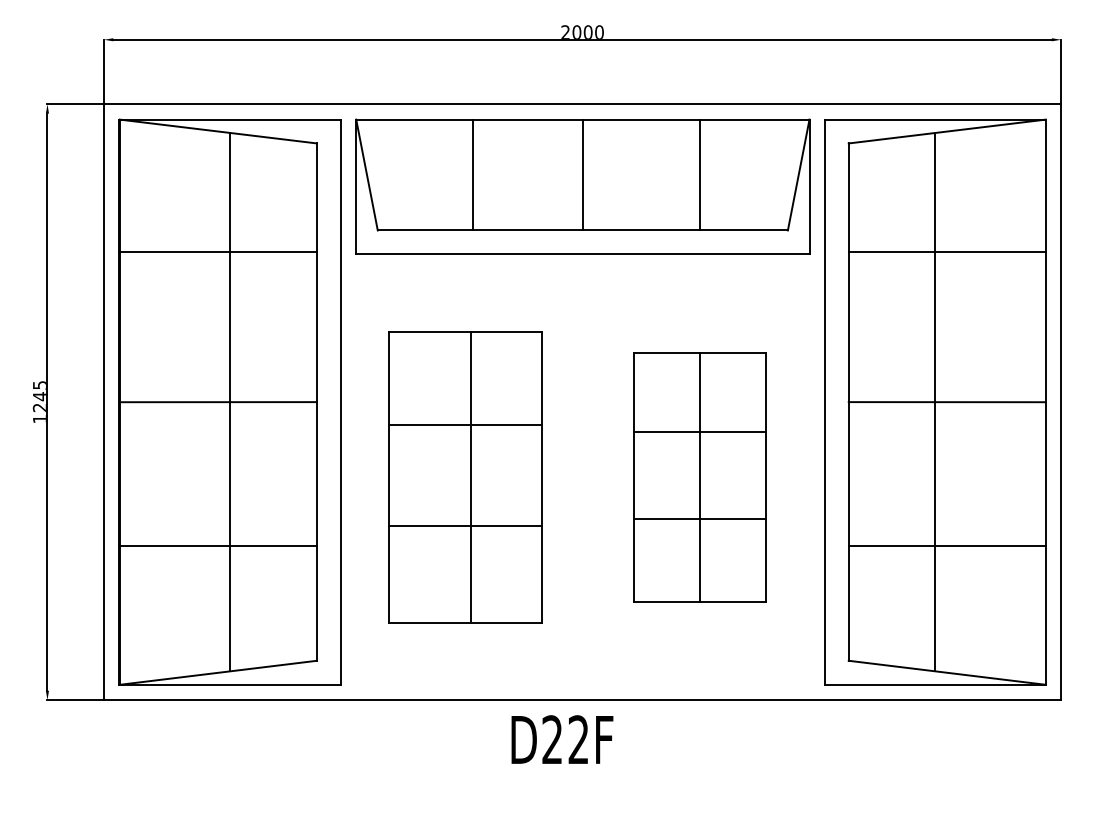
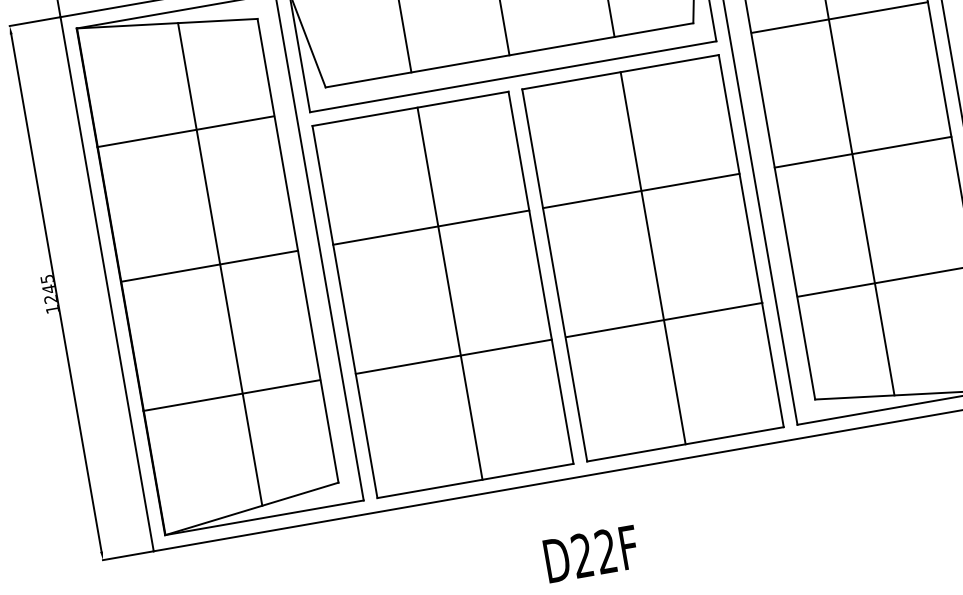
part: (465, 477) -> (442, 295), size x1.43
part: (699, 477) -> (652, 258), size x1.67
text: (562, 739) -> (591, 553), moved

